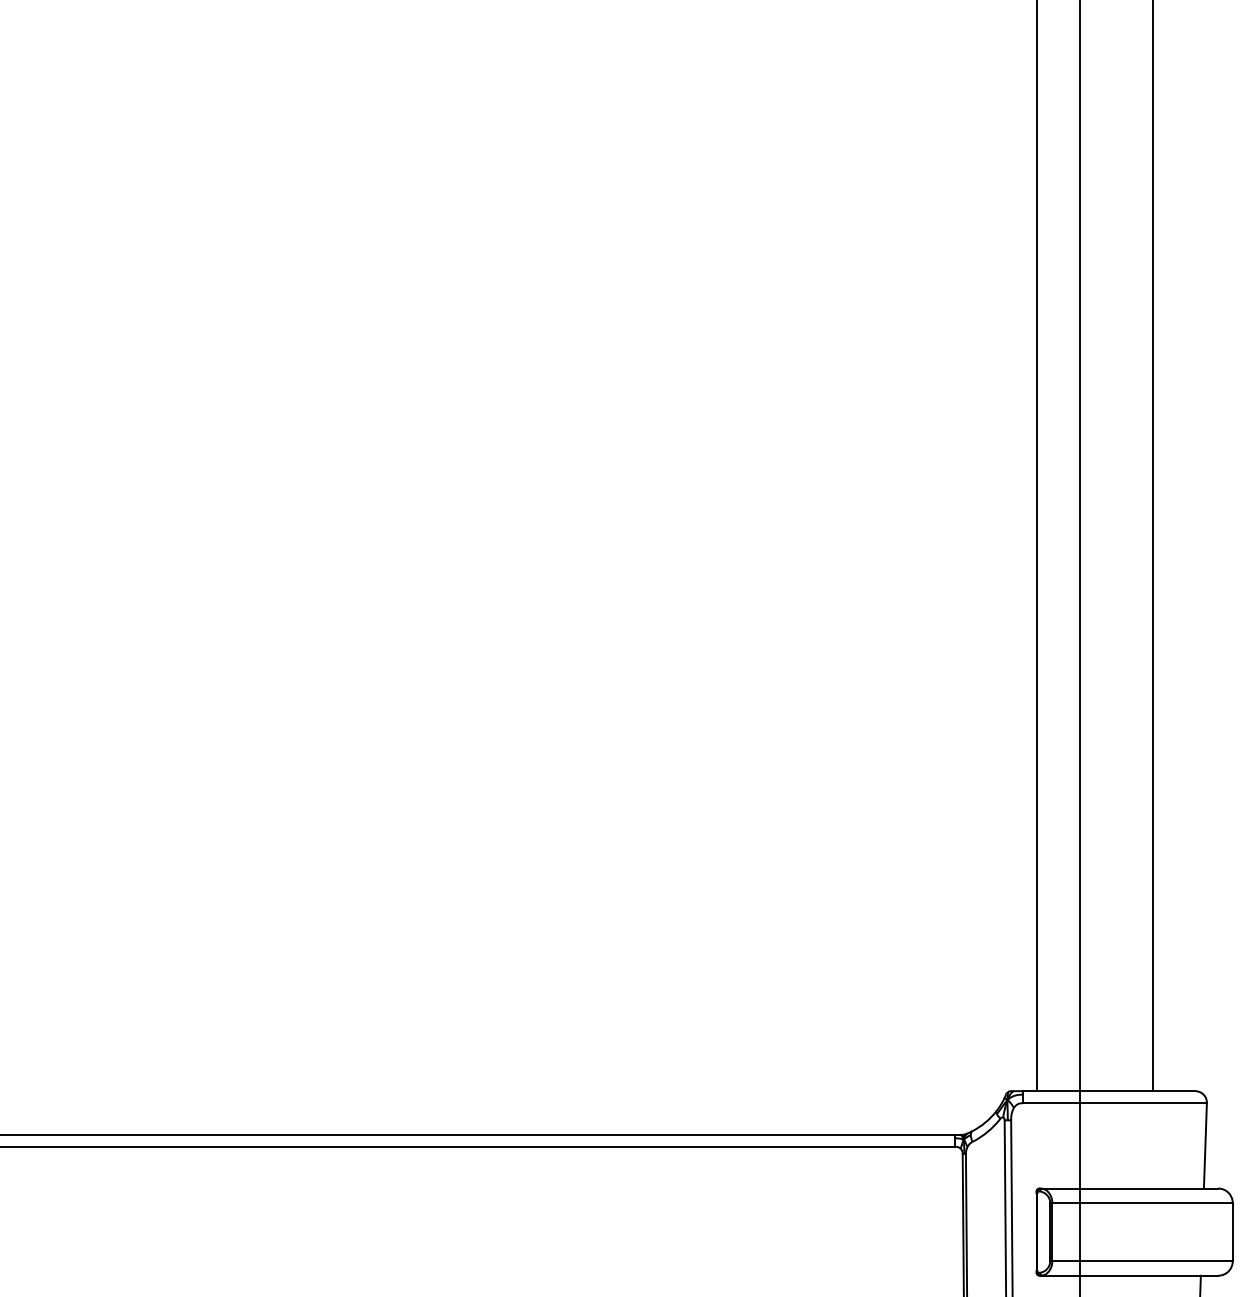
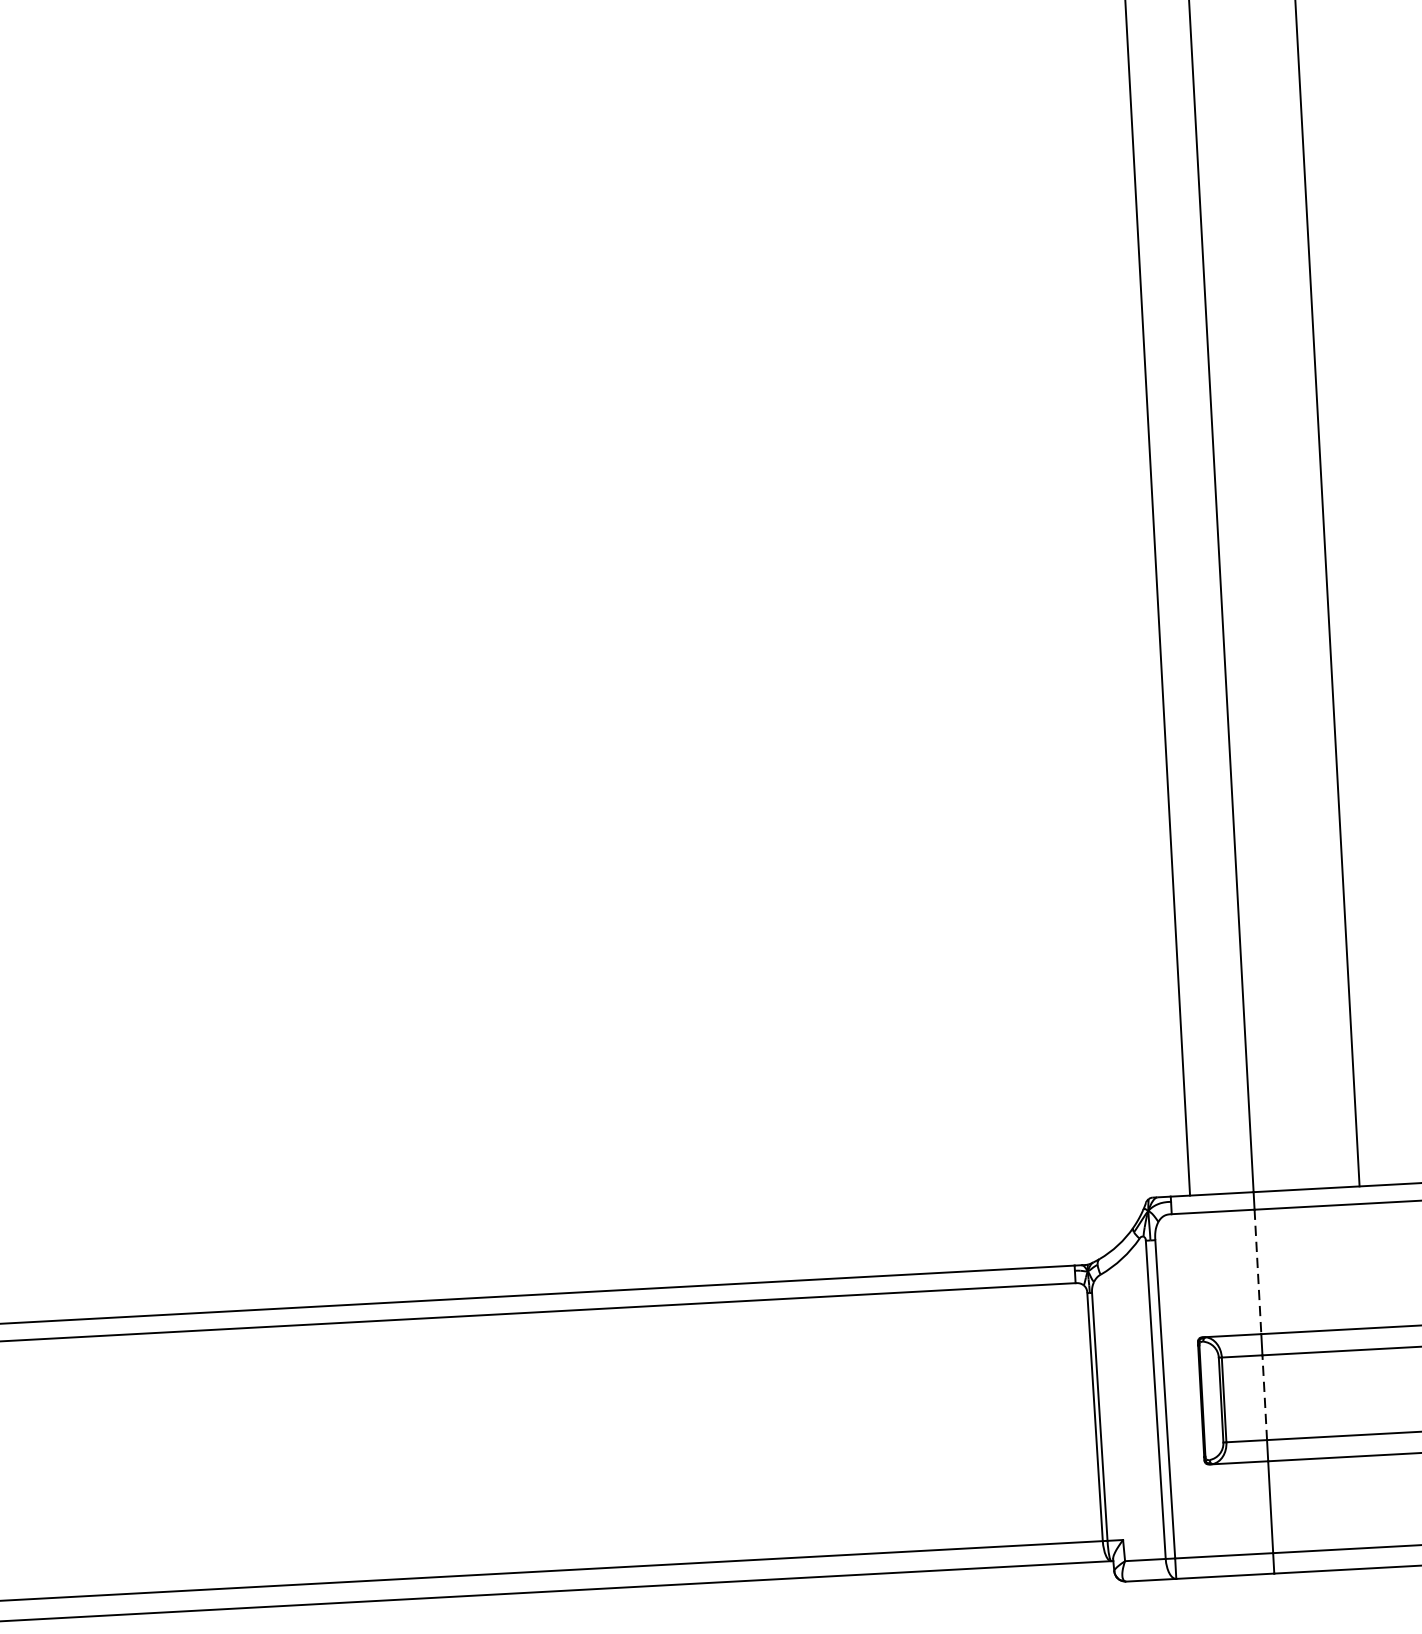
line: (1080, 1145) -> (1258, 1271), solid -> dashed
line: (1080, 1231) -> (1265, 1396), solid -> dashed

